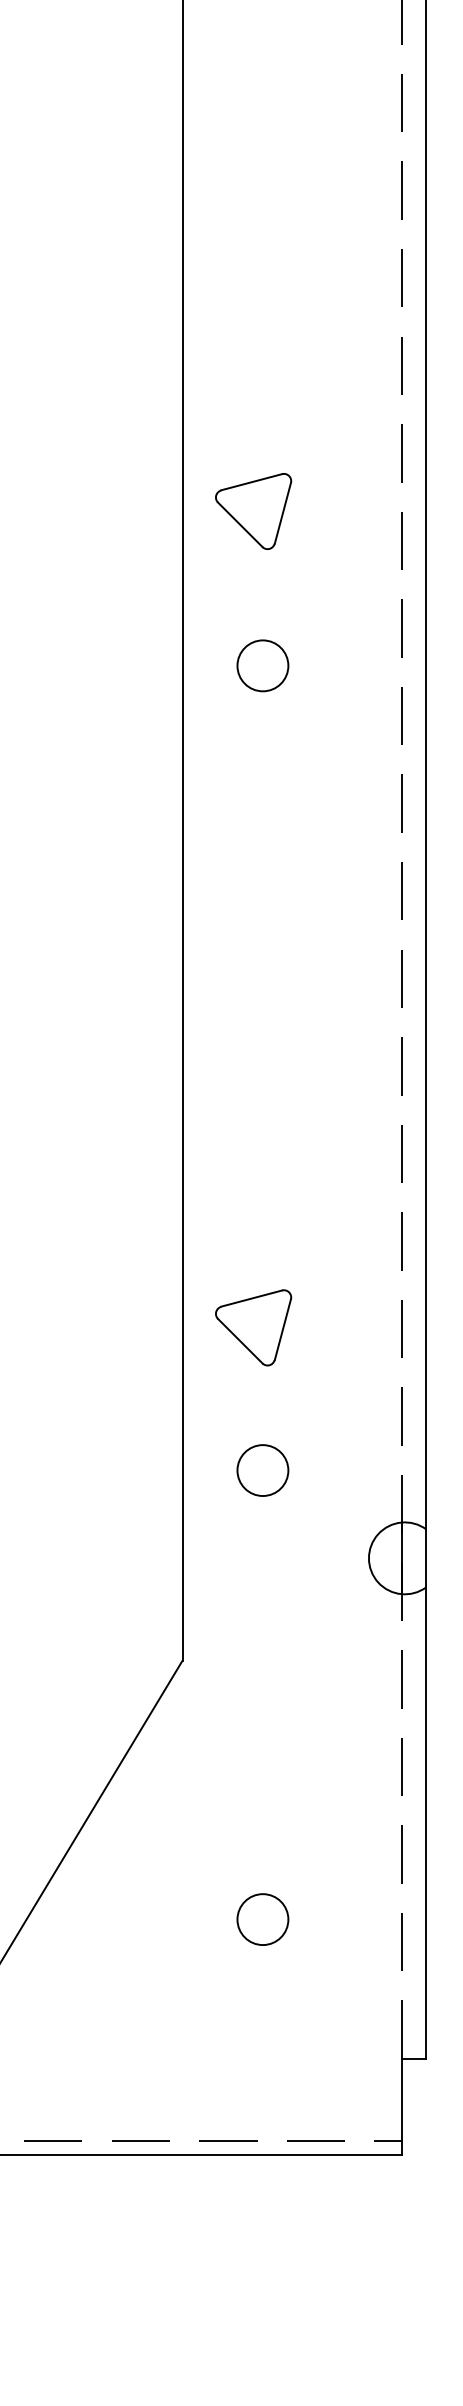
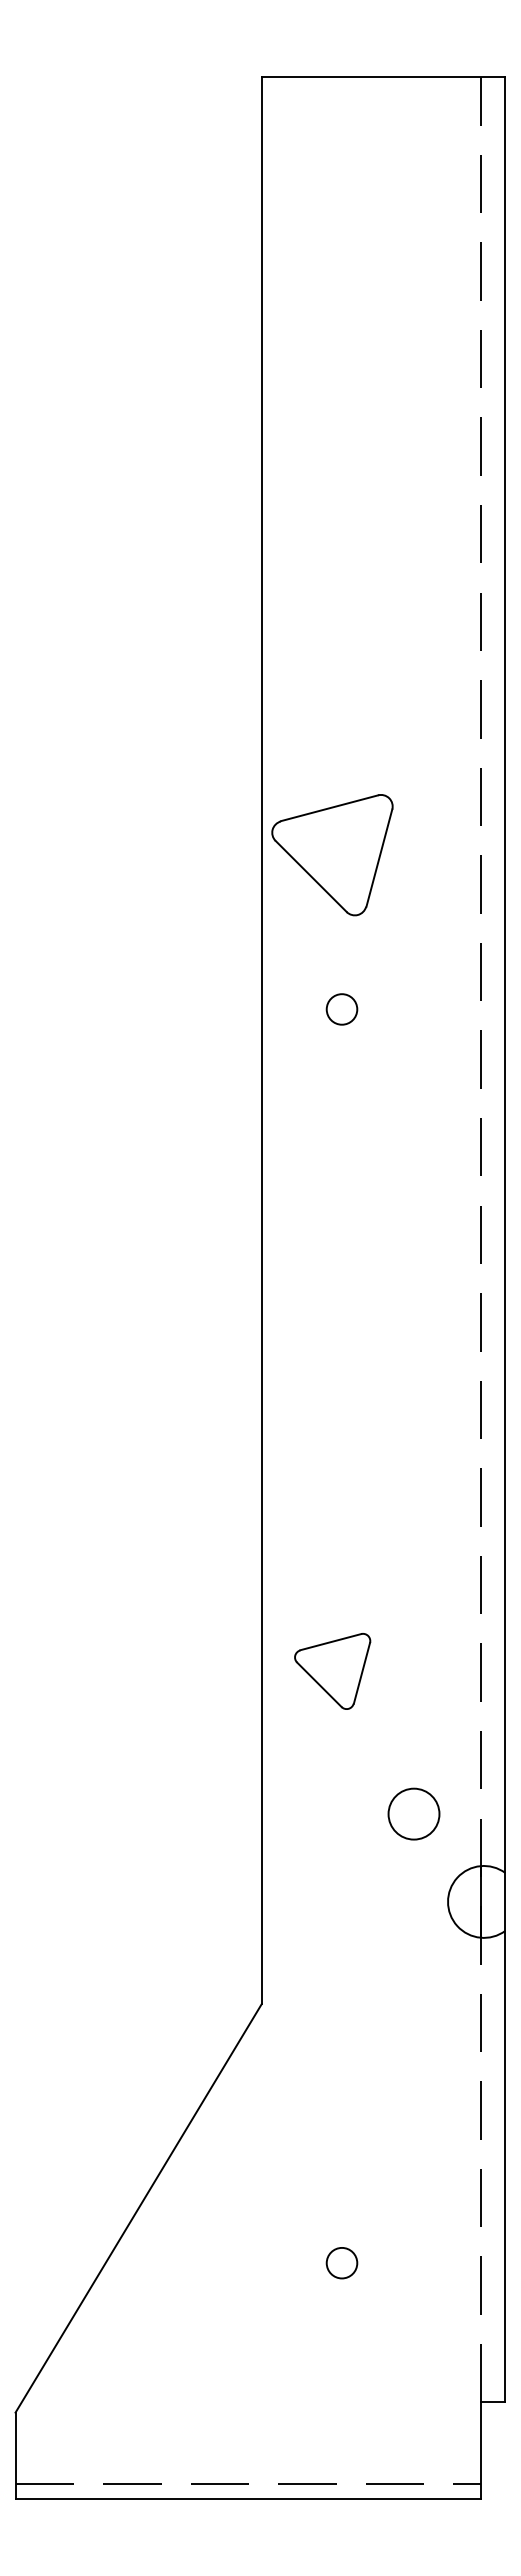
part: (253, 510) -> (332, 854), size x1.6
circle: (262, 665) -> (341, 1009), size x0.6
circle: (262, 1469) -> (413, 1813), moved
circle: (262, 1918) -> (341, 2262), size x0.6

